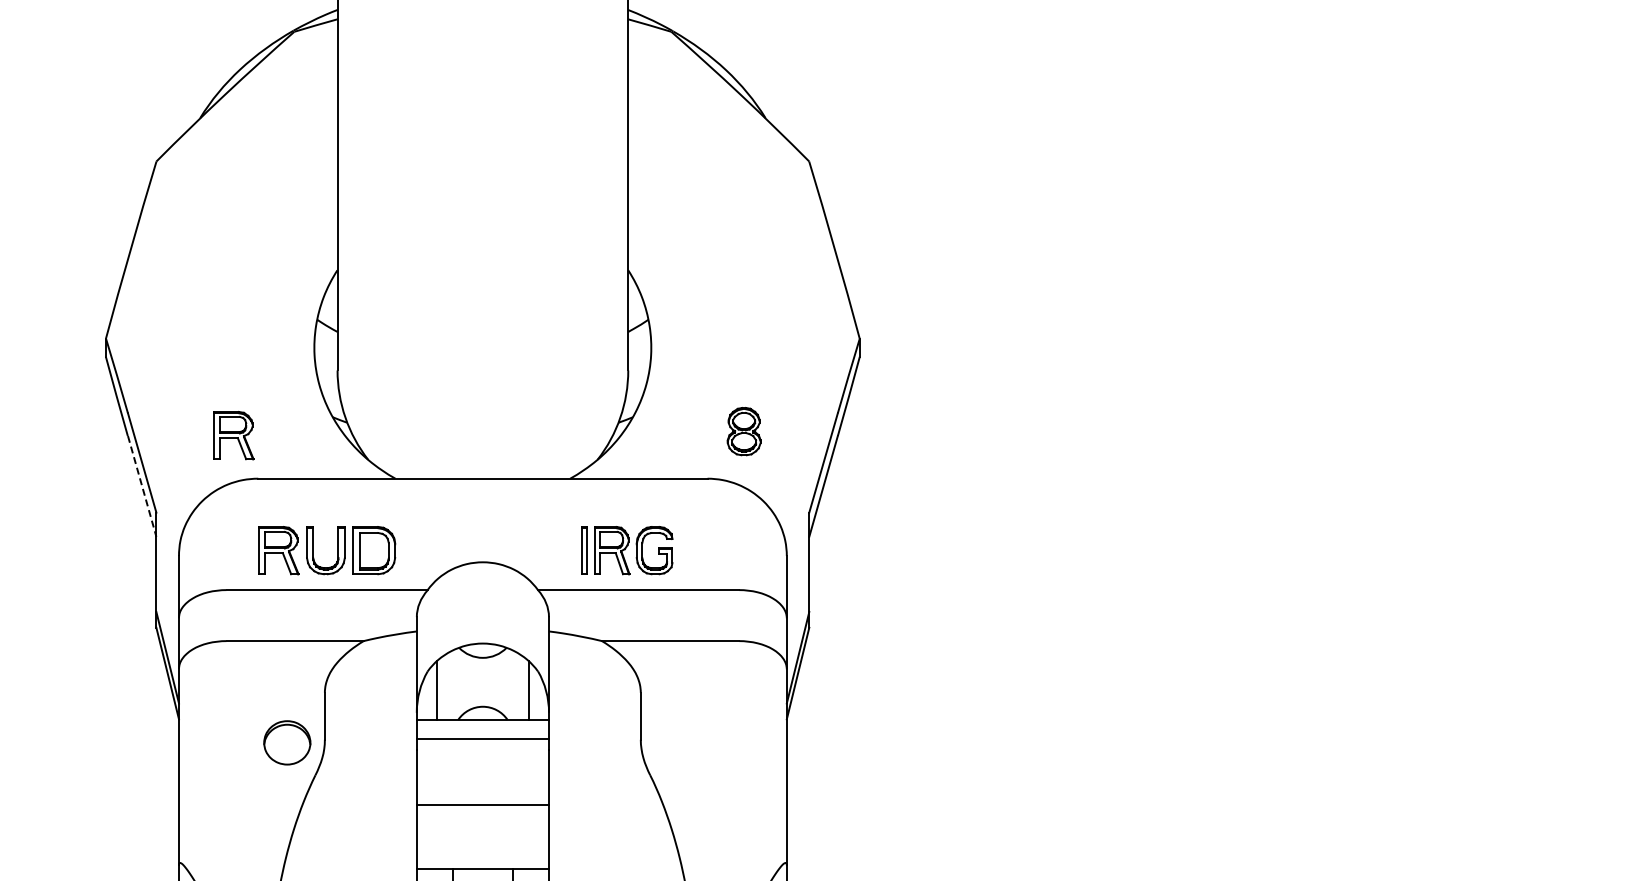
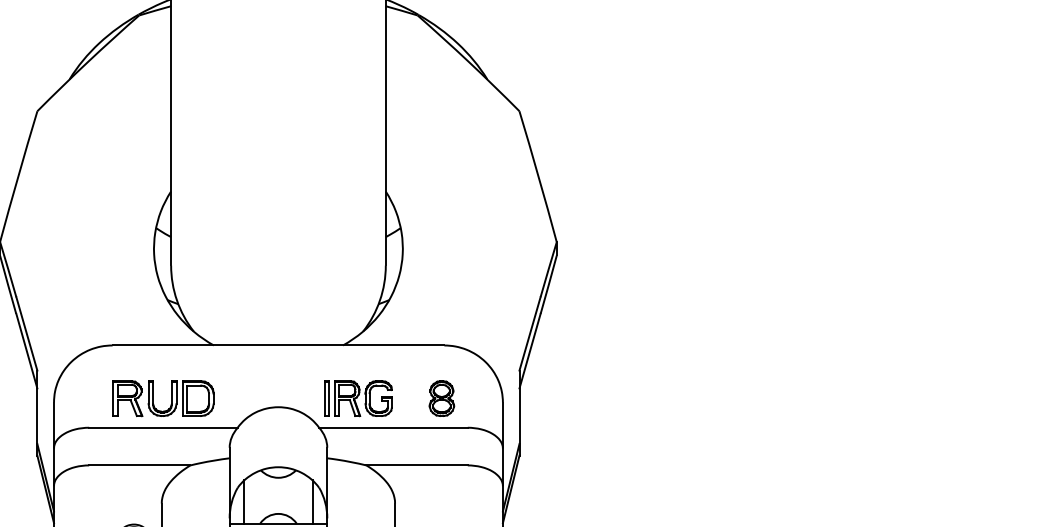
part: (743, 431) -> (441, 398), moved
part: (233, 435) -> (94, 313), removed
line: (142, 486) -> (27, 351), dashed -> solid
part: (627, 550) -> (358, 398), moved

